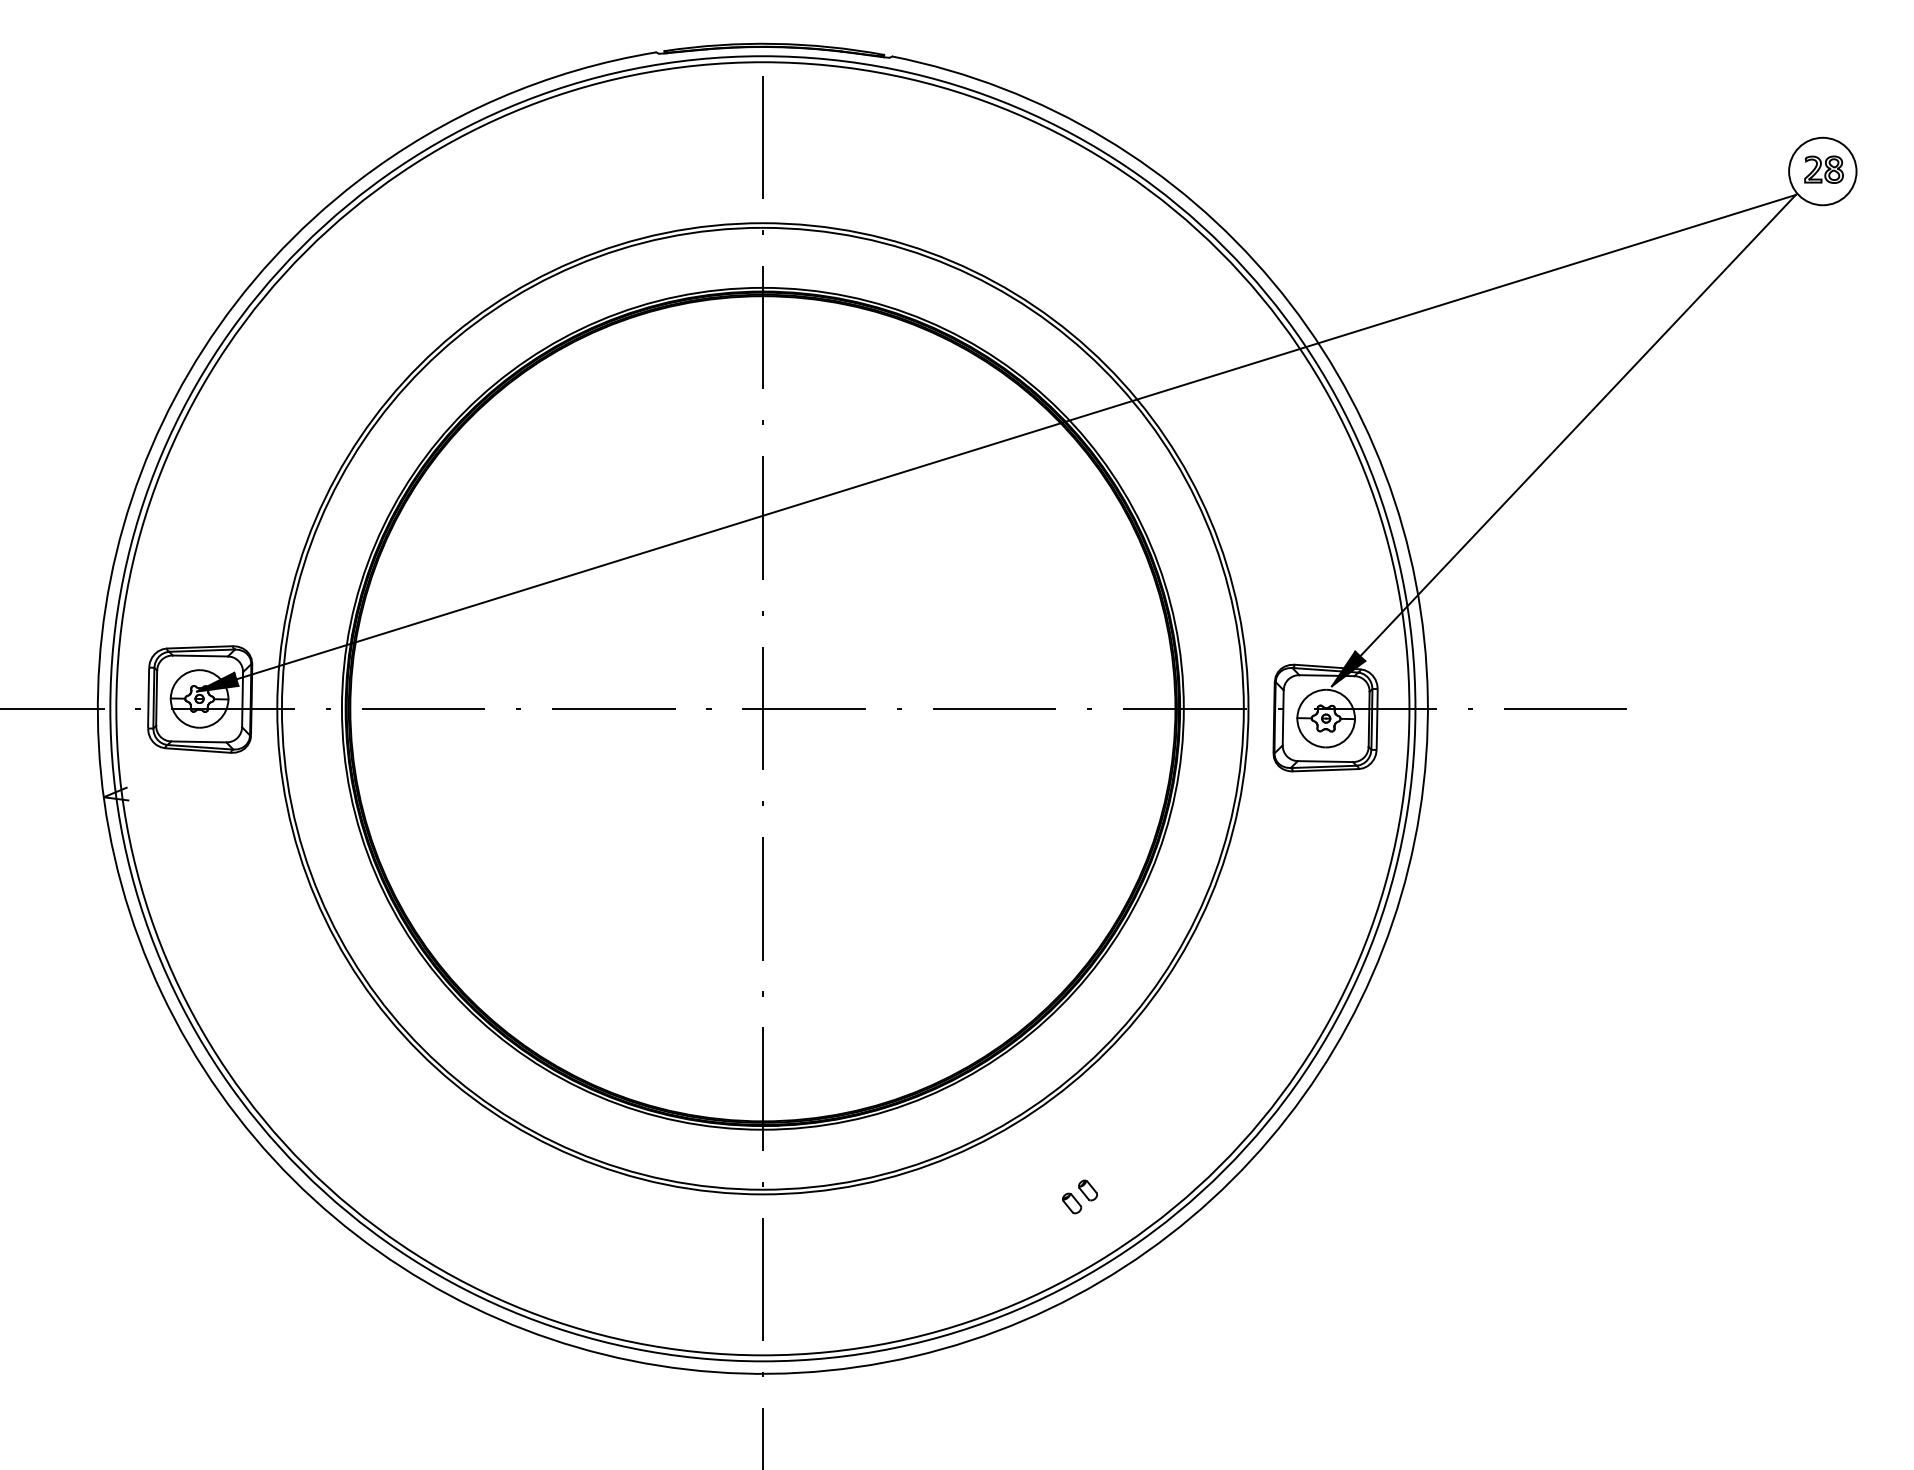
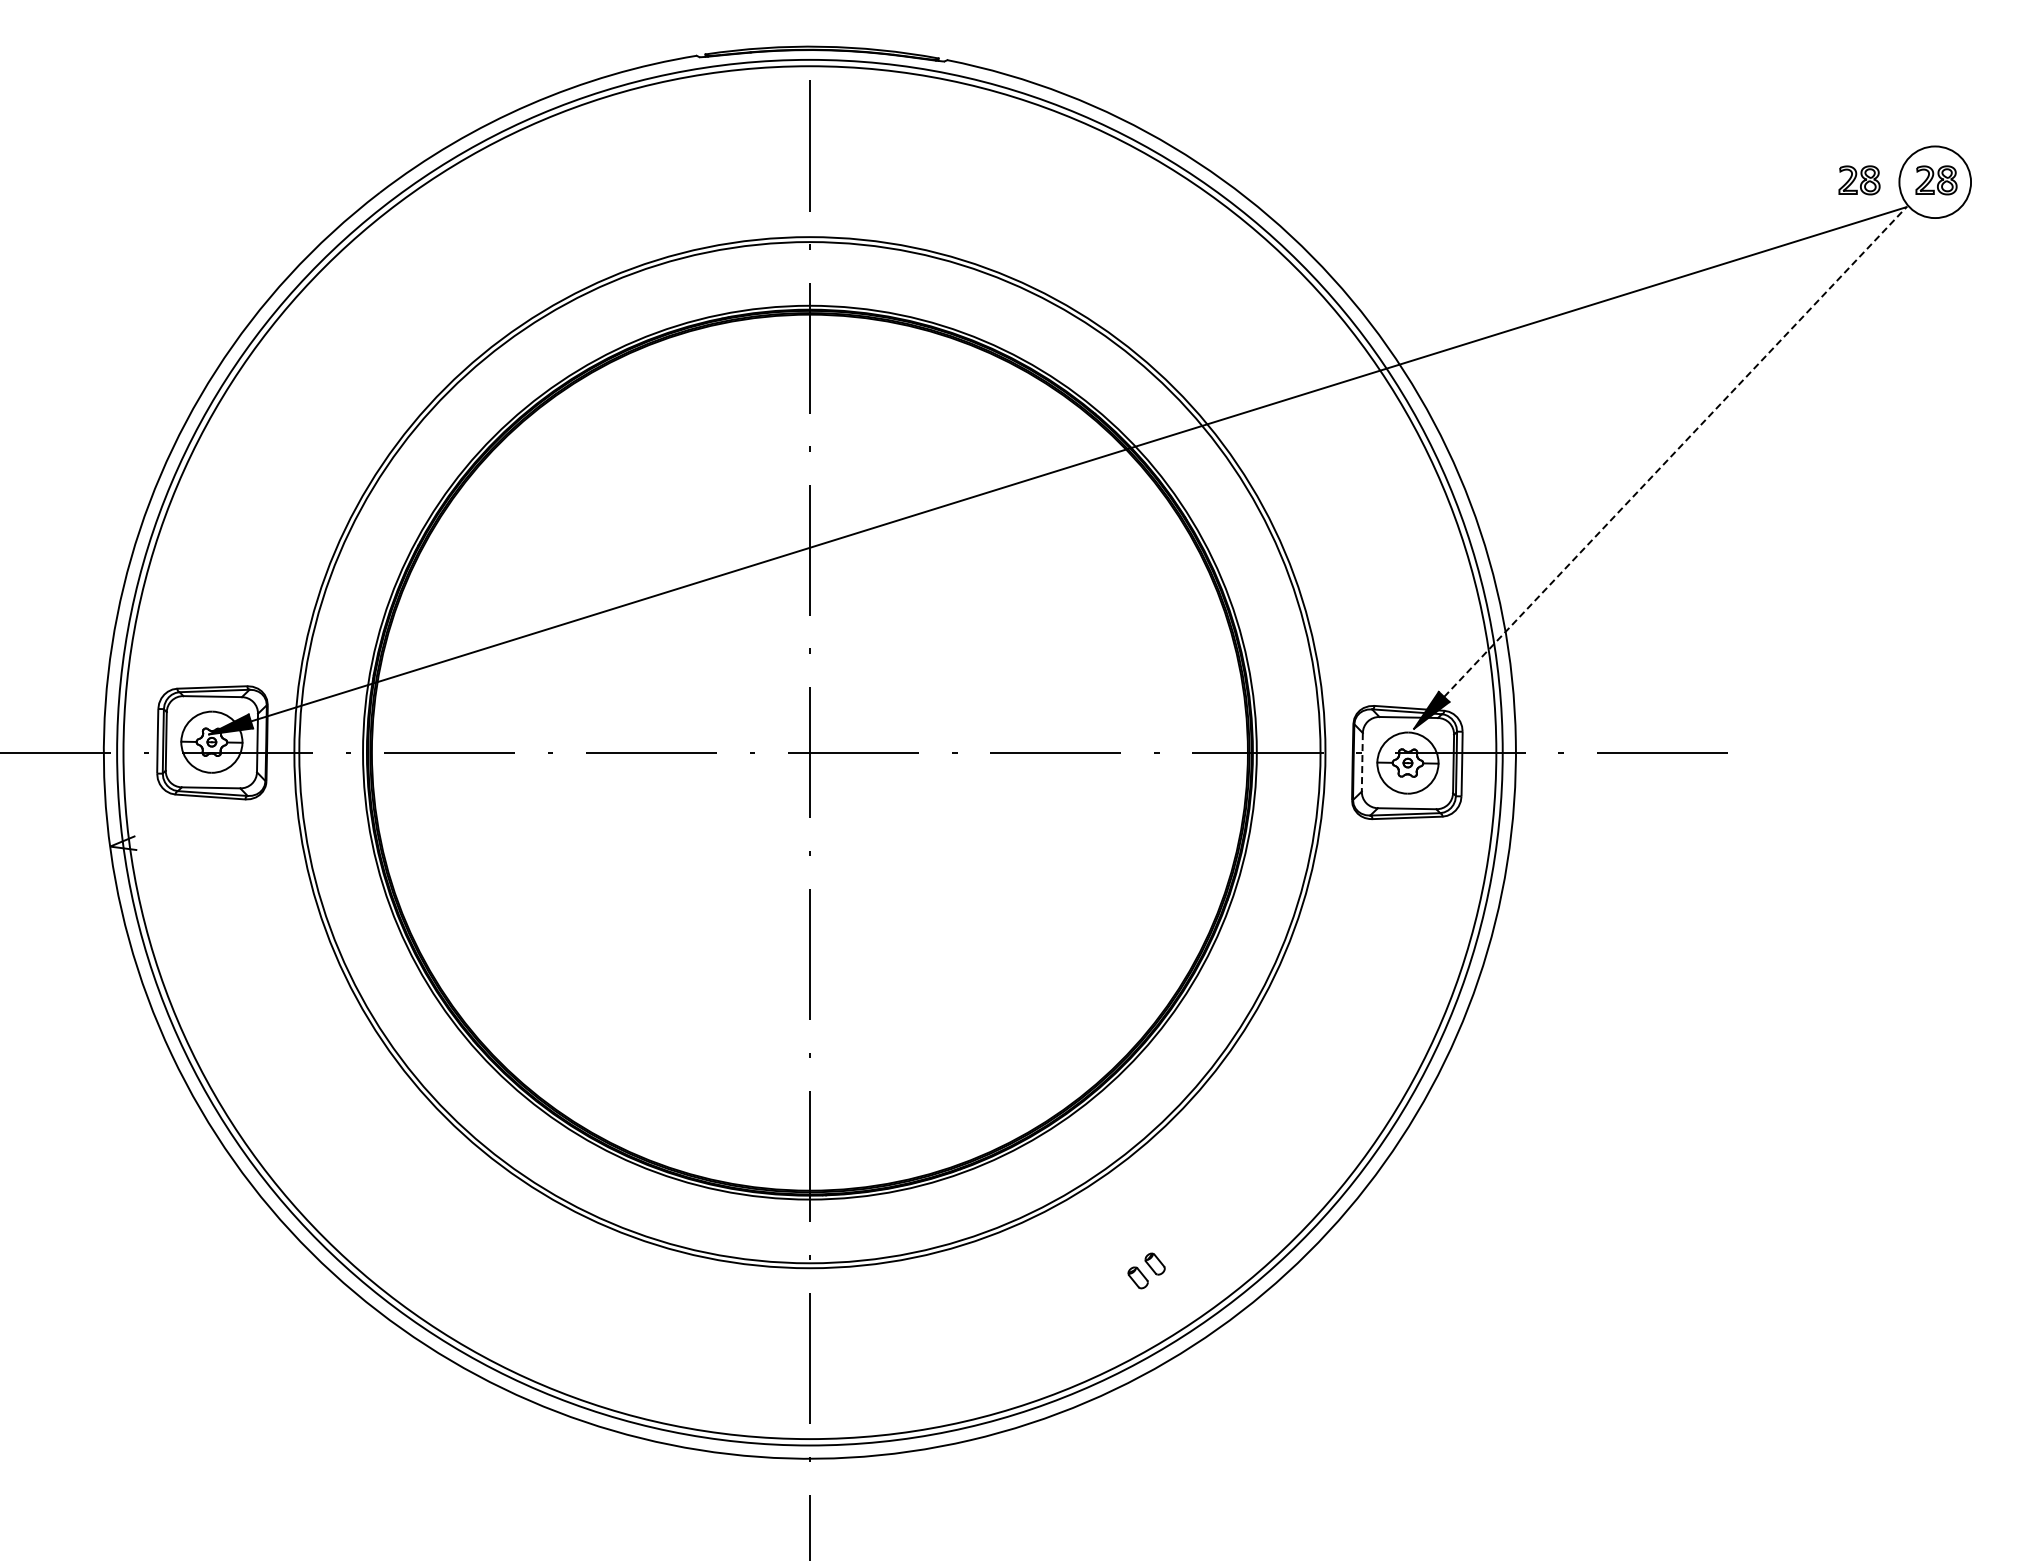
part: (1751, 169) -> (1859, 180), added
line: (1578, 426) -> (1675, 452), solid -> dashed
line: (1283, 718) -> (1362, 762), solid -> dashed

